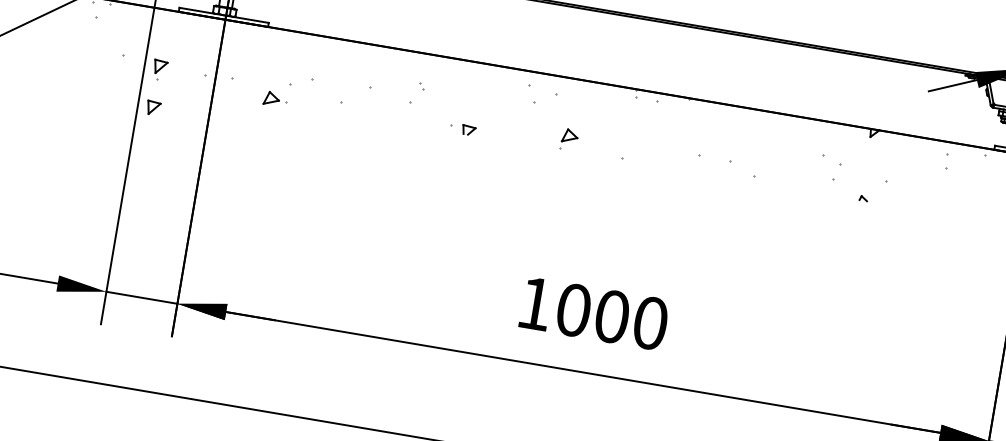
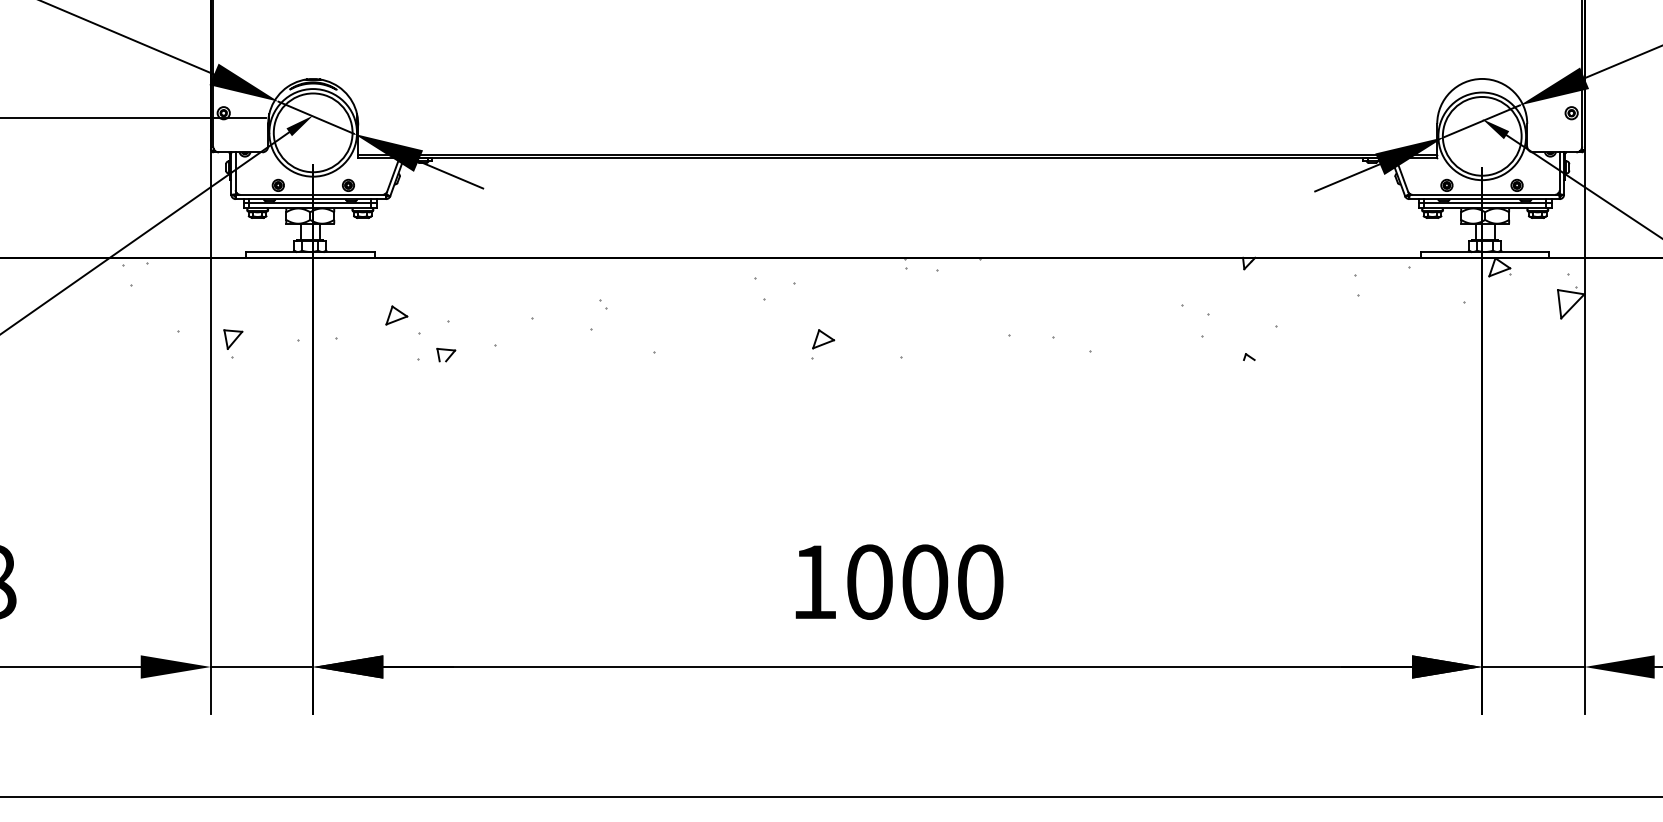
part: (271, 98) -> (396, 315), moved
part: (153, 108) -> (233, 398), removed
part: (469, 130) -> (446, 354), moved

